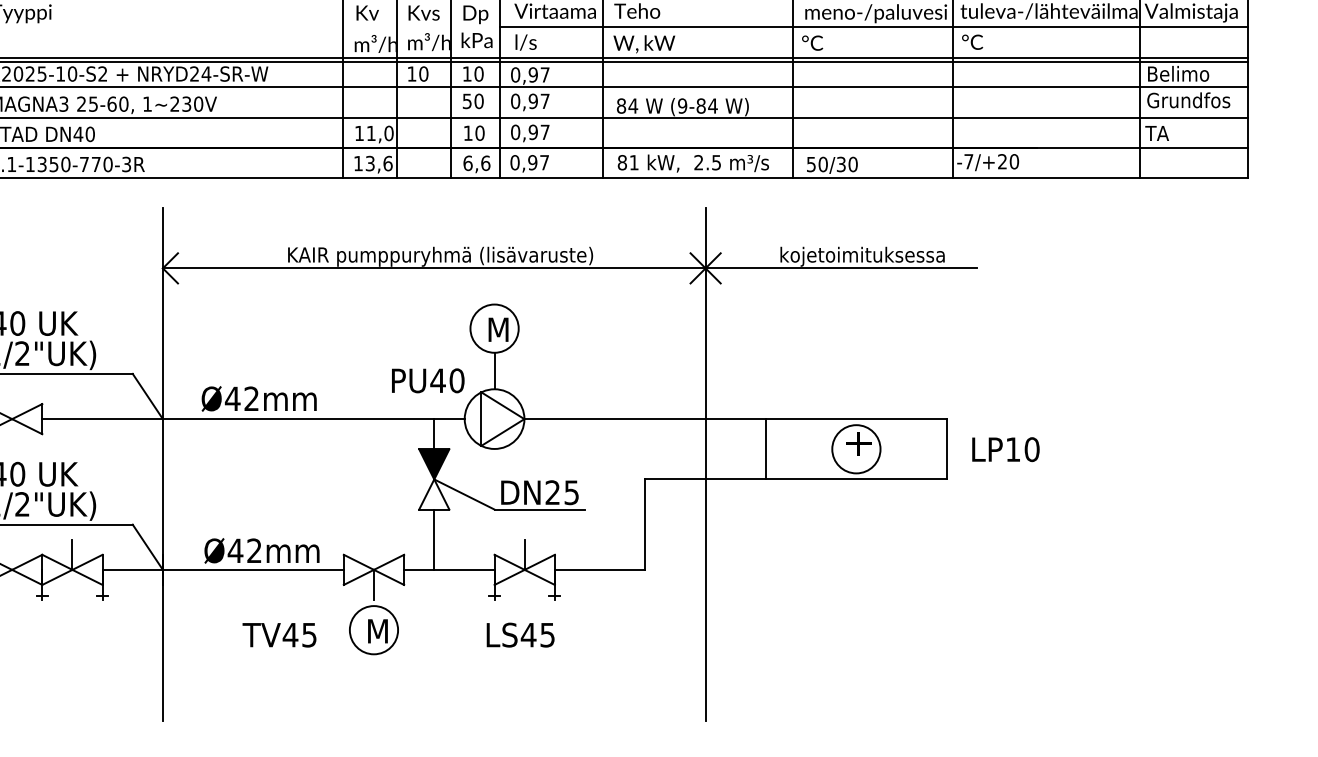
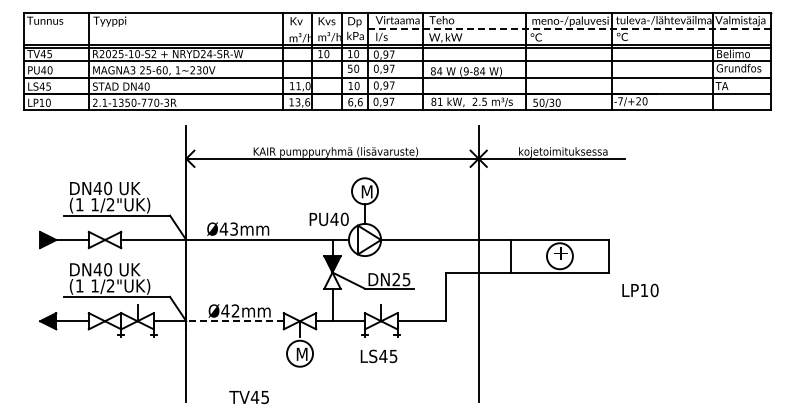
line: (874, 26) -> (569, 28), solid -> dashed
text: (250, 399) -> (233, 229), Ø42mm -> Ø43mm
text: (1005, 449) -> (640, 290), moved
line: (254, 570) -> (235, 321), solid -> dashed
text: (278, 635) -> (248, 397), moved

